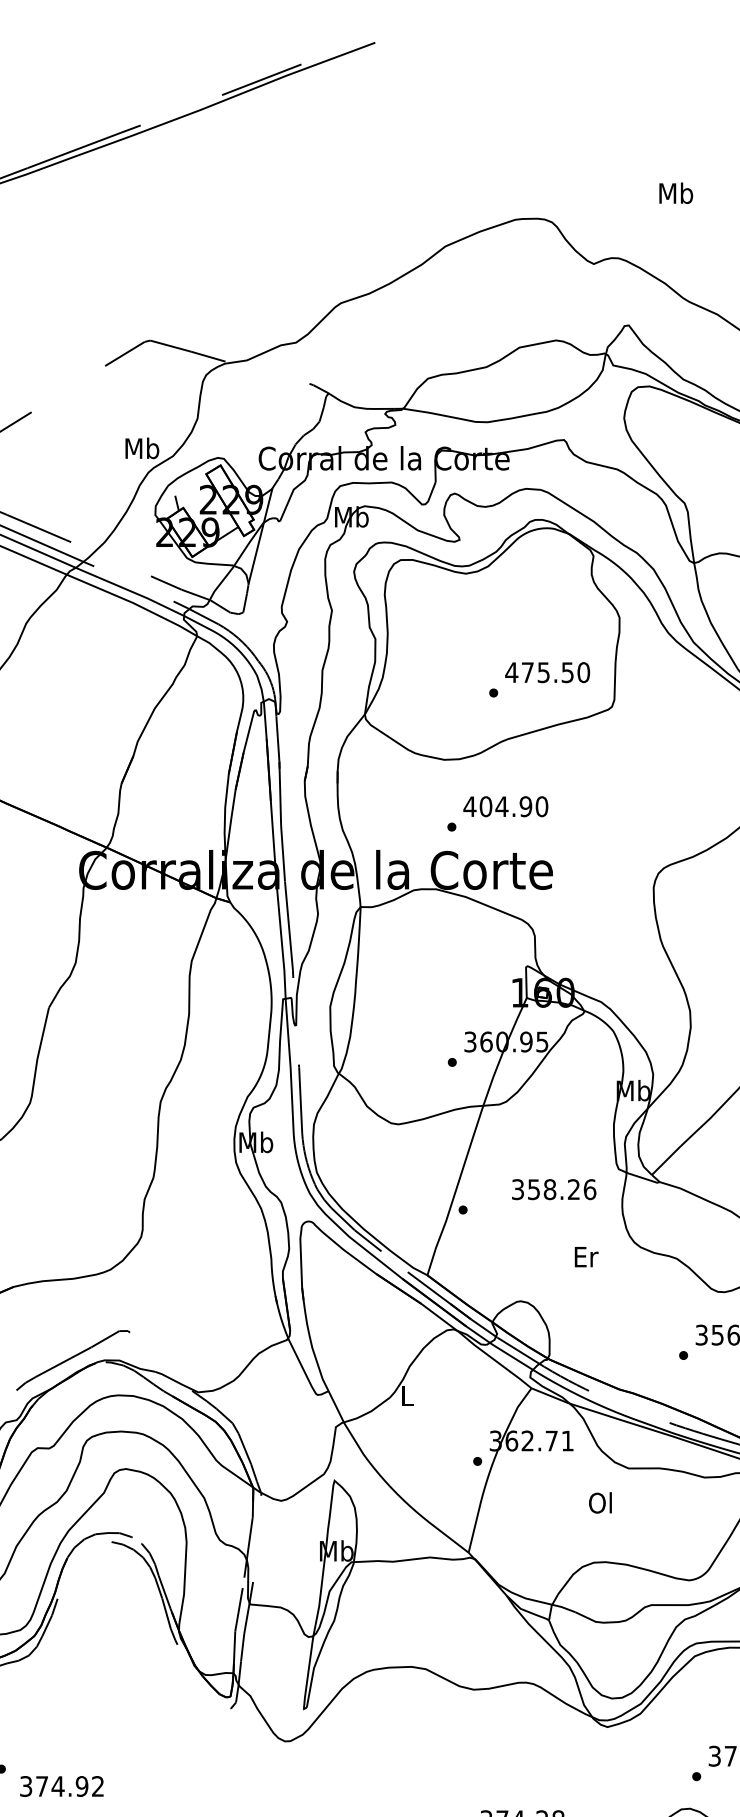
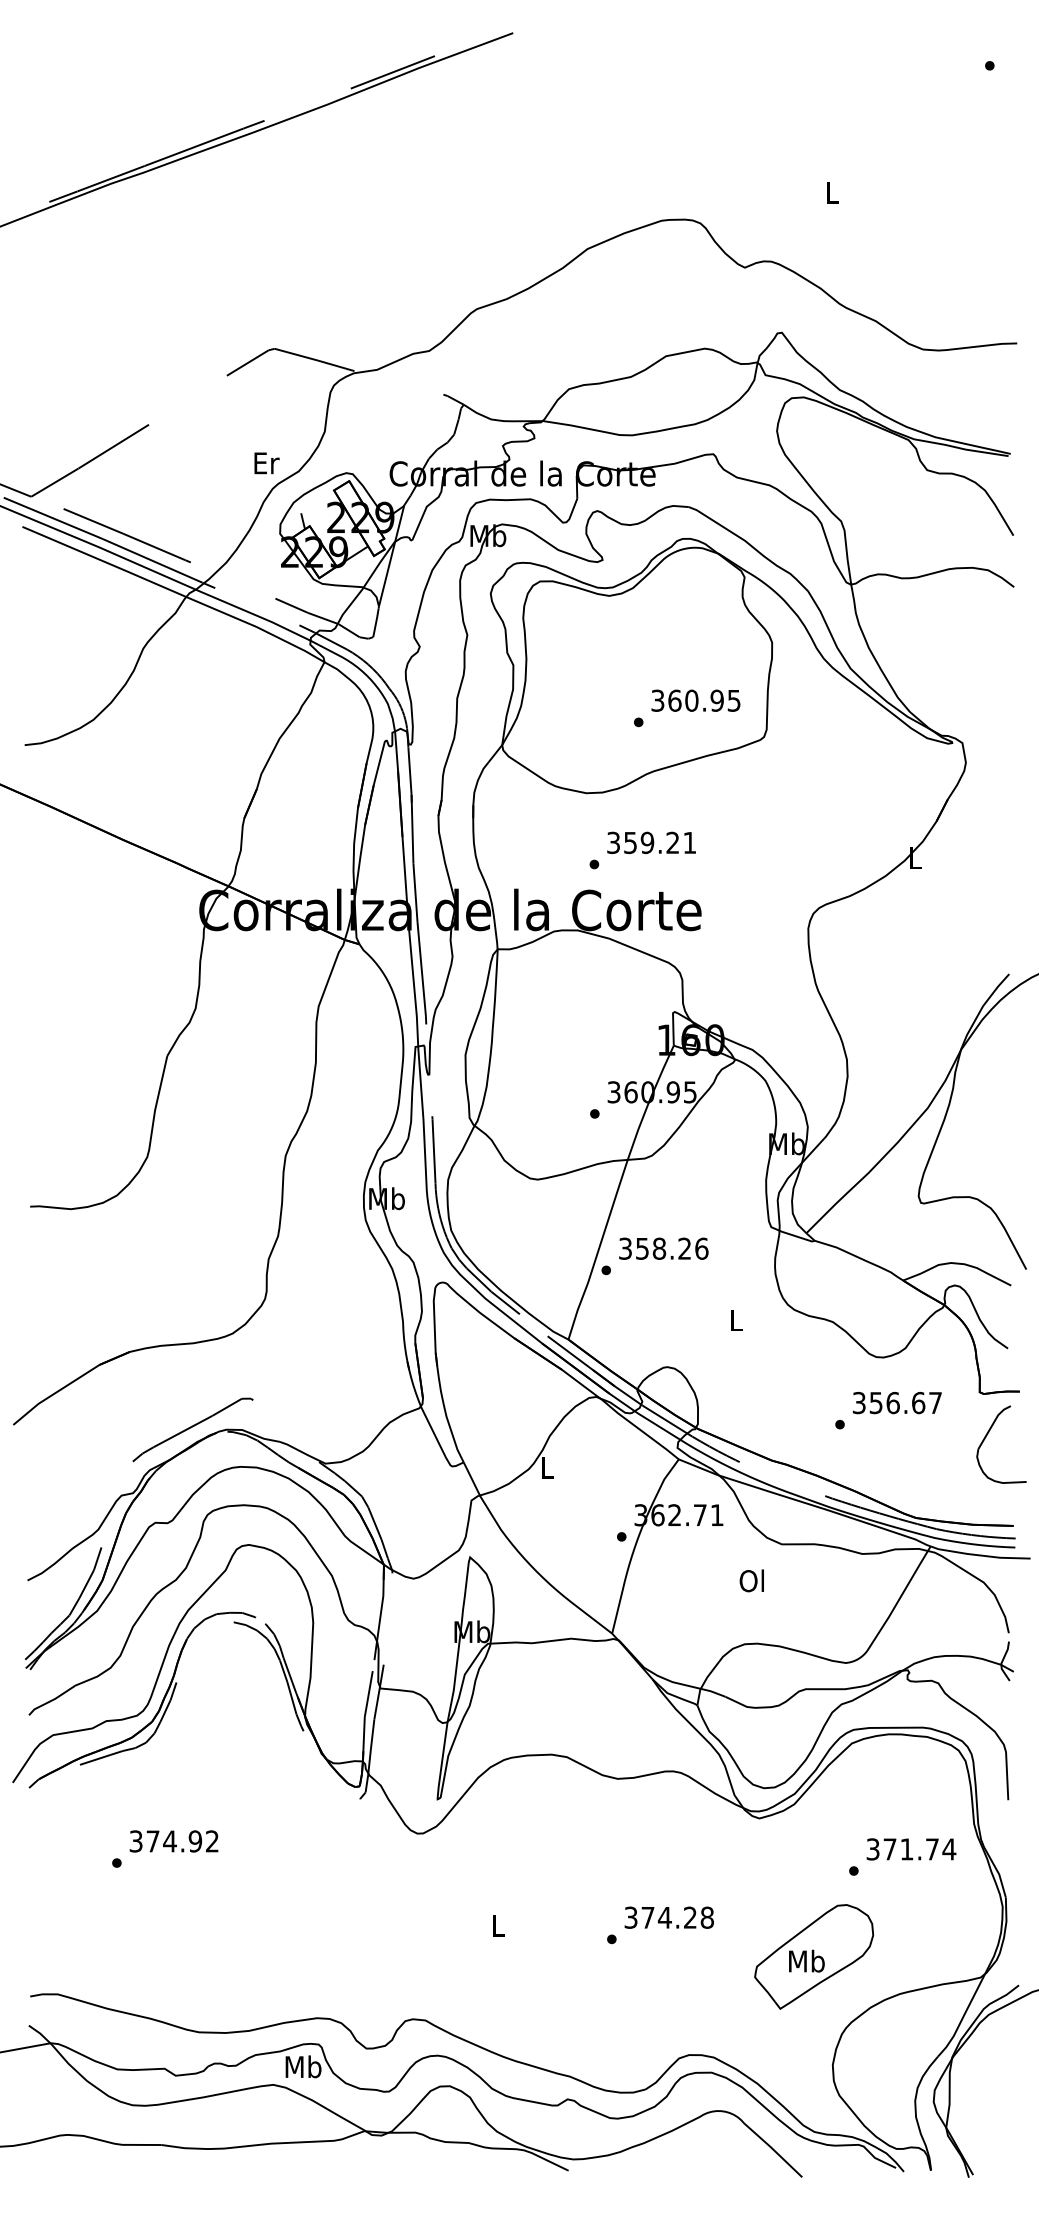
text: (676, 193) -> (832, 192), Mb -> L
text: (142, 447) -> (266, 462), Mb -> Er
text: (547, 672) -> (695, 700), 475.50 -> 360.95
text: (505, 806) -> (651, 842), 404.90 -> 359.21
text: (553, 1189) -> (663, 1248), moved
text: (585, 1257) -> (736, 1320), Er -> L
text: (61, 1786) -> (173, 1841), moved

